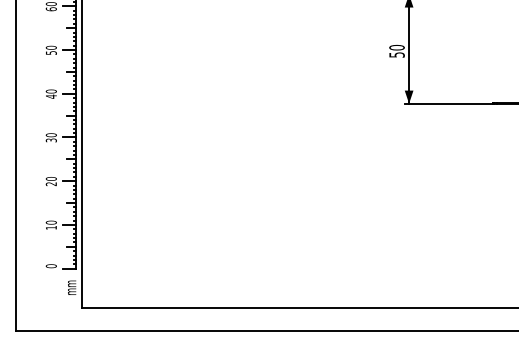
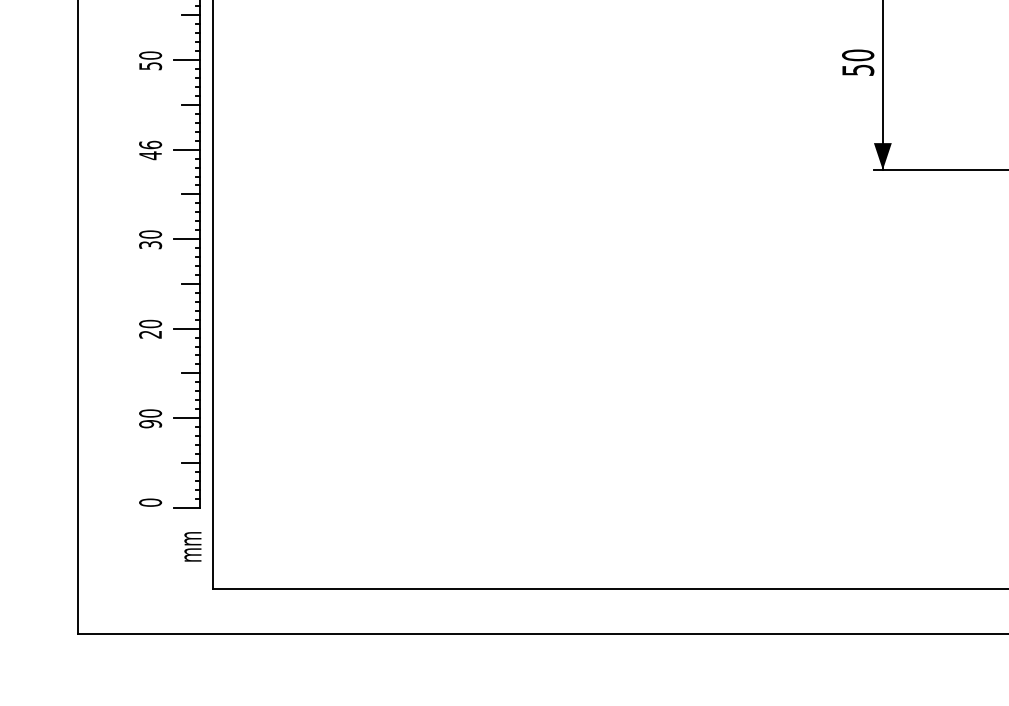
text: (50, 91) -> (148, 144), 40 -> 46
text: (50, 227) -> (148, 423), 10 -> 90

